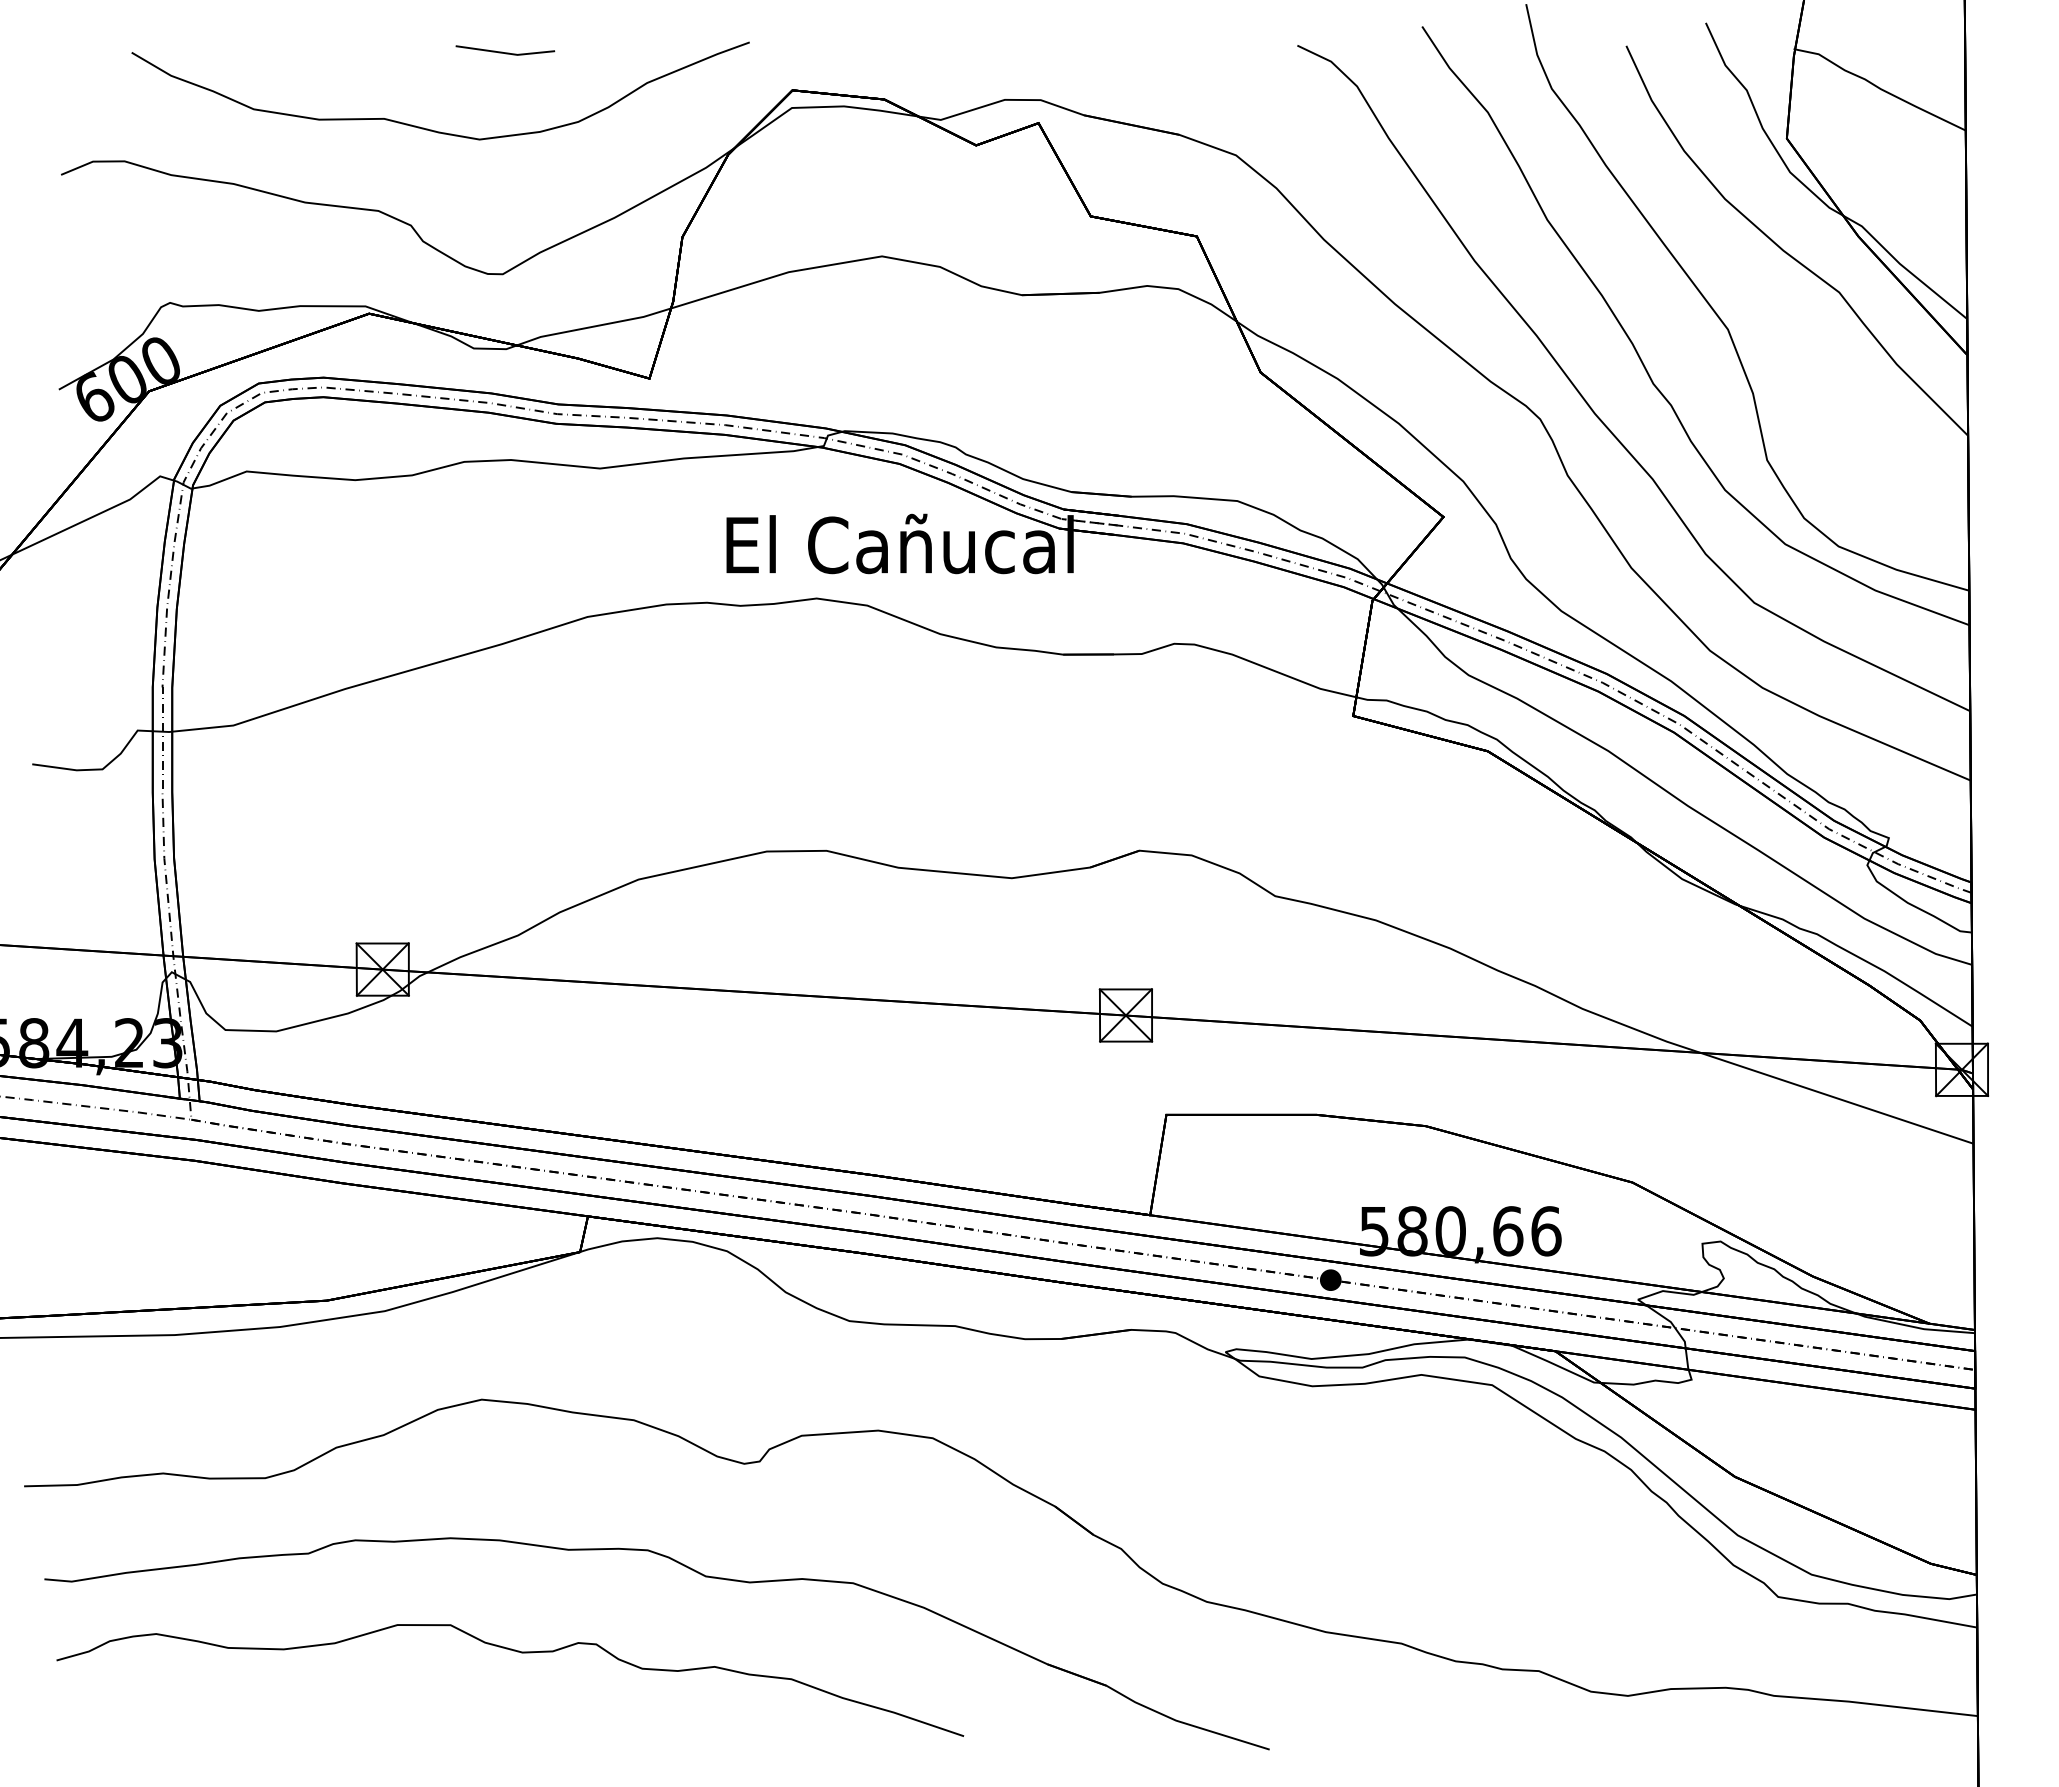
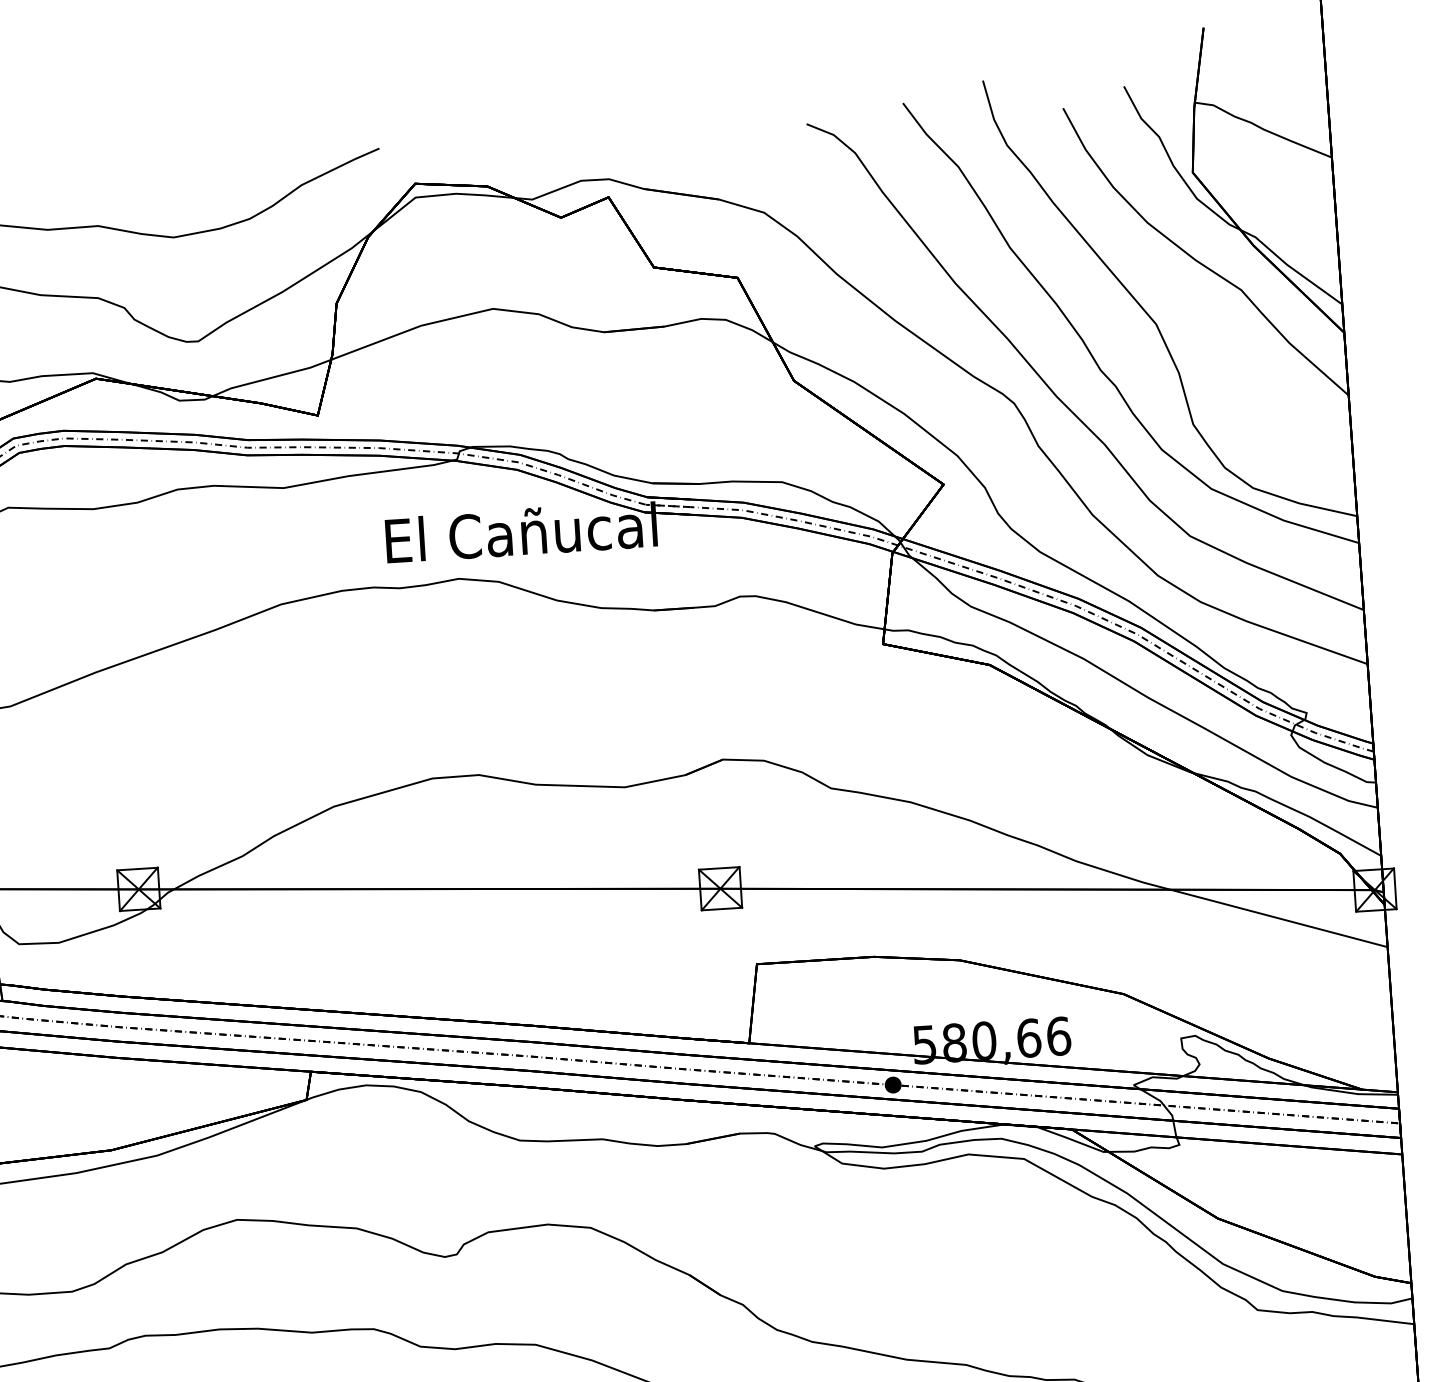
line: (505, 52) -> (189, 168), removed

